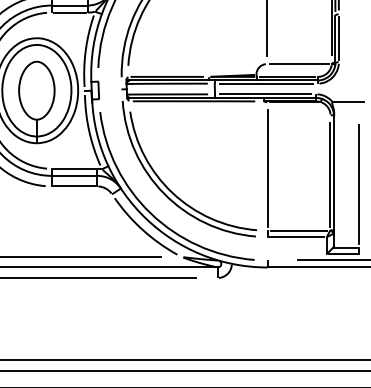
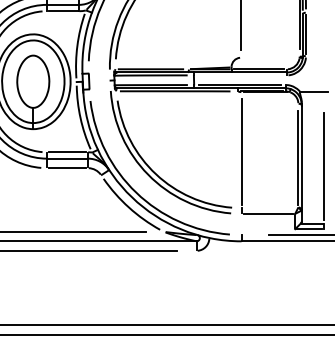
line: (298, 64) -> (269, 58), removed
line: (265, 83) -> (239, 75), removed
line: (298, 230) -> (269, 207), removed

